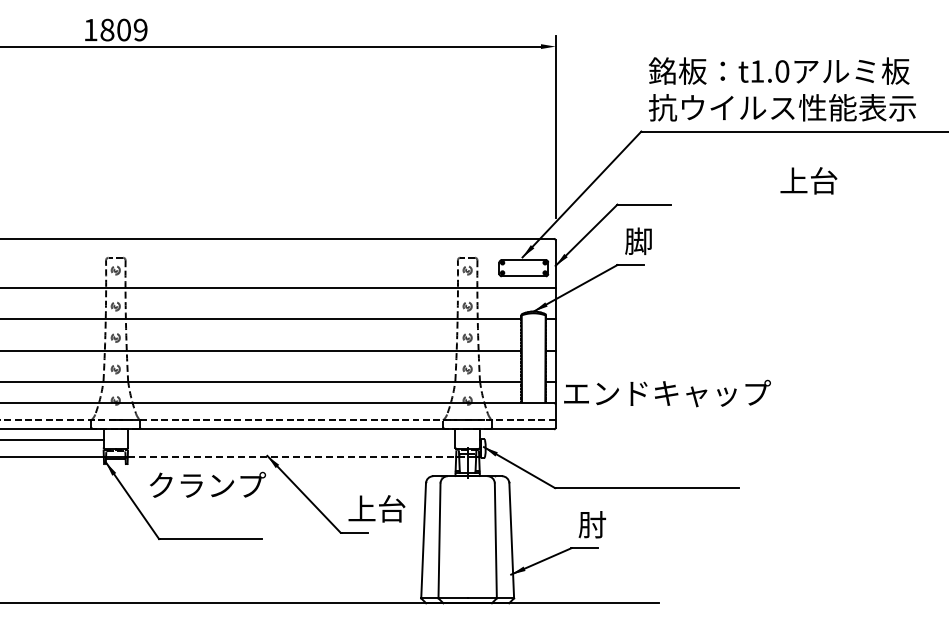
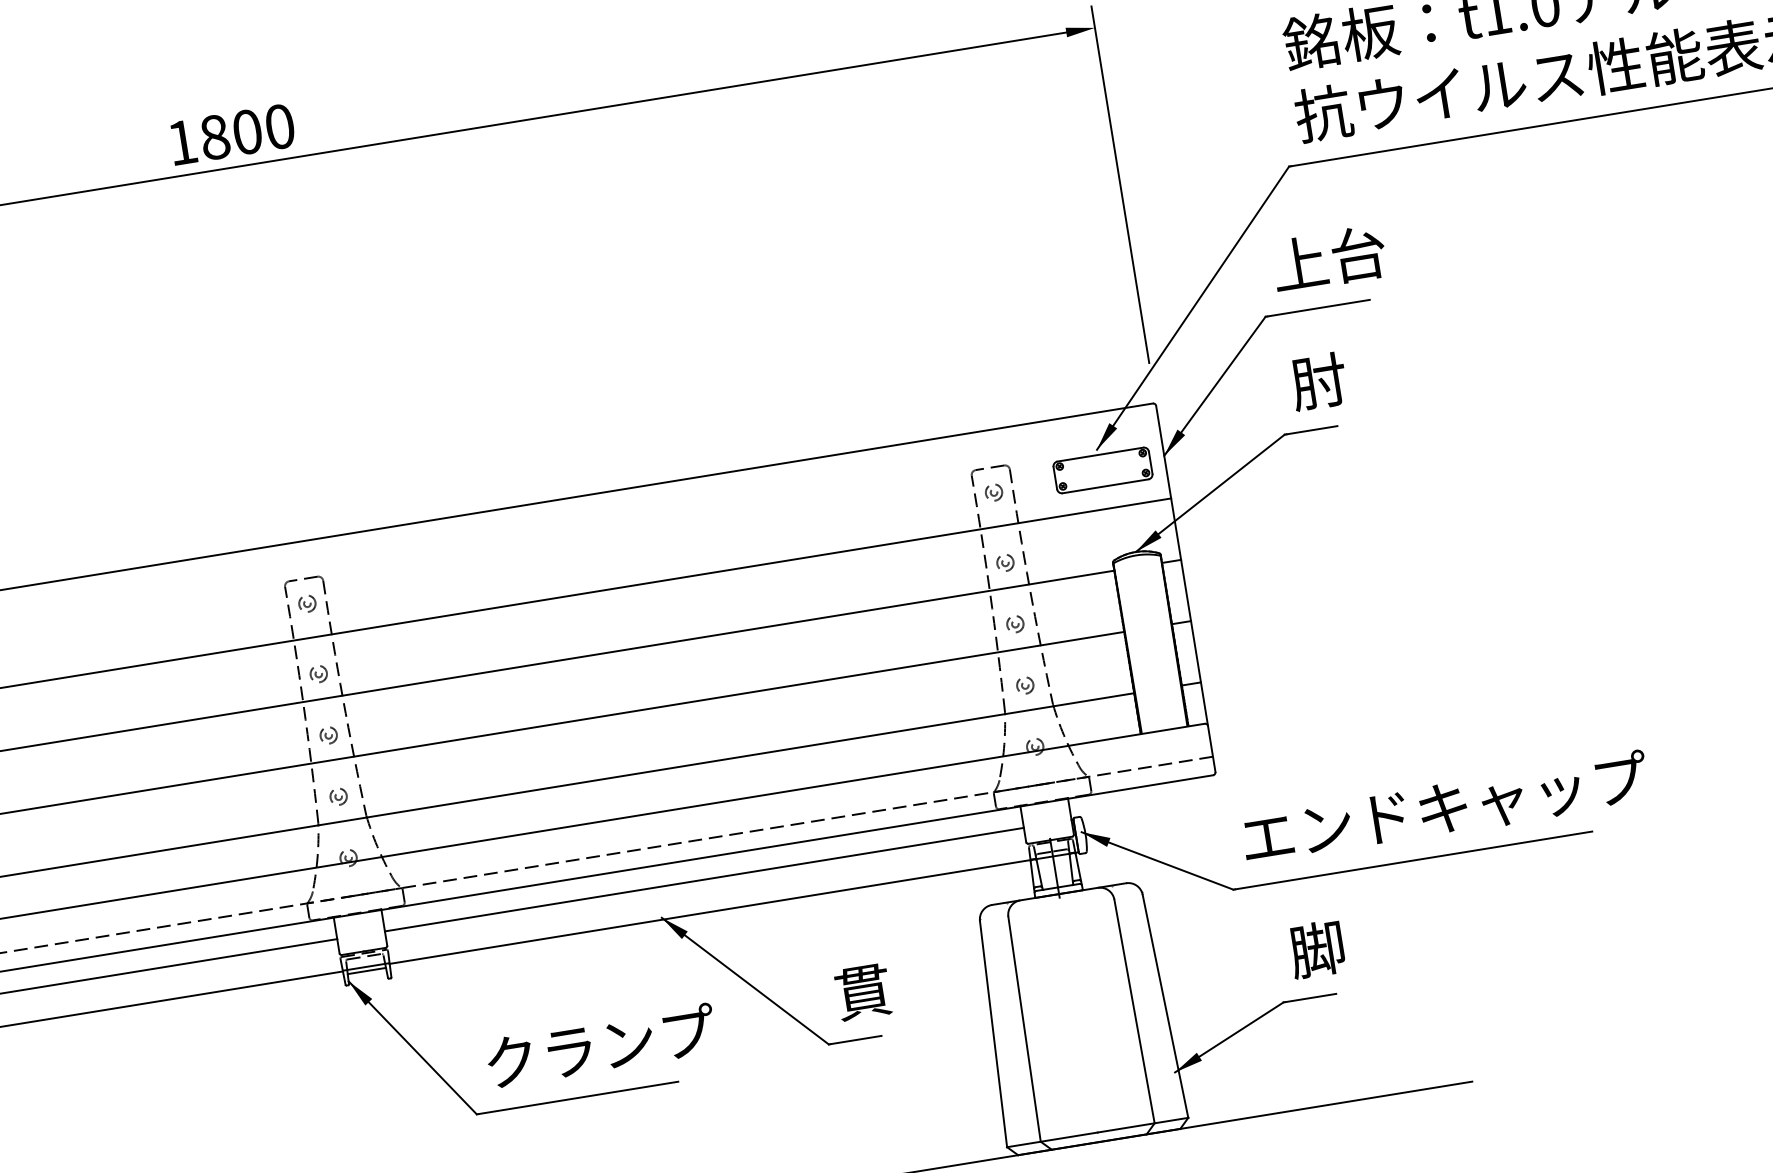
text: (140, 29) -> (279, 125), 1809 -> 1800
text: (808, 180) -> (1328, 258), moved
text: (638, 241) -> (1318, 382), 脚 -> 肘
text: (667, 393) -> (1445, 808), moved
line: (291, 440) -> (703, 880), added
line: (304, 456) -> (734, 907), dashed -> solid
text: (207, 484) -> (600, 1045), moved
text: (376, 508) -> (891, 985), 上台 -> 貫
text: (592, 524) -> (1317, 948), 肘 -> 脚

